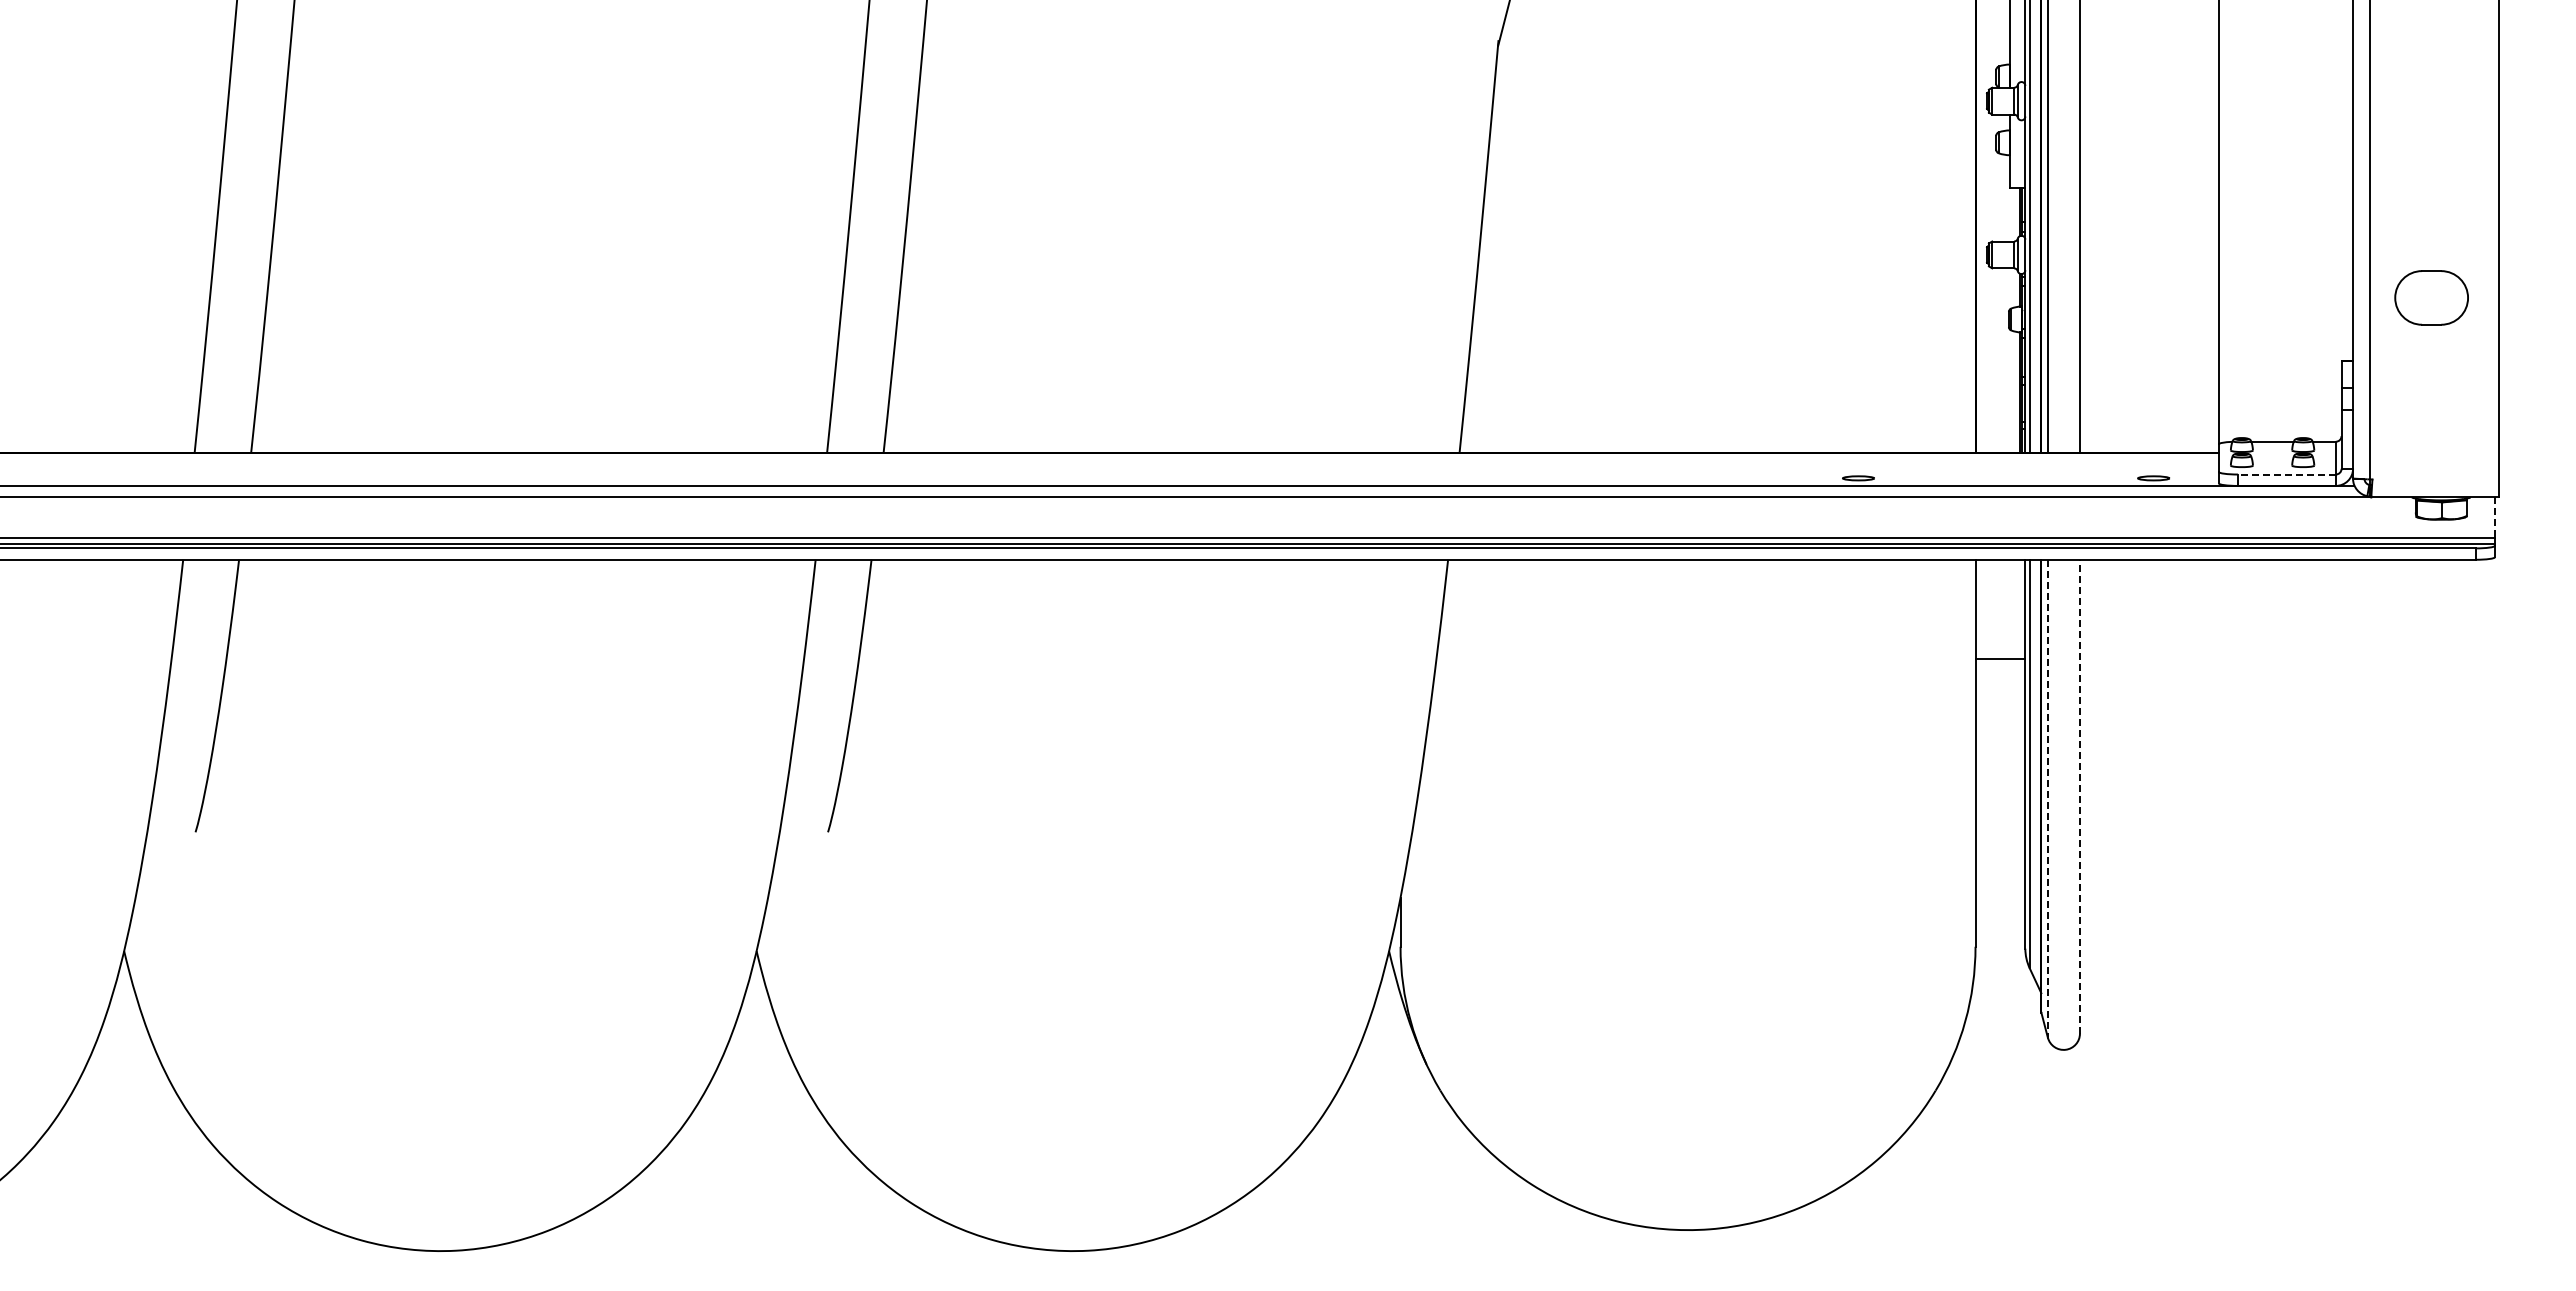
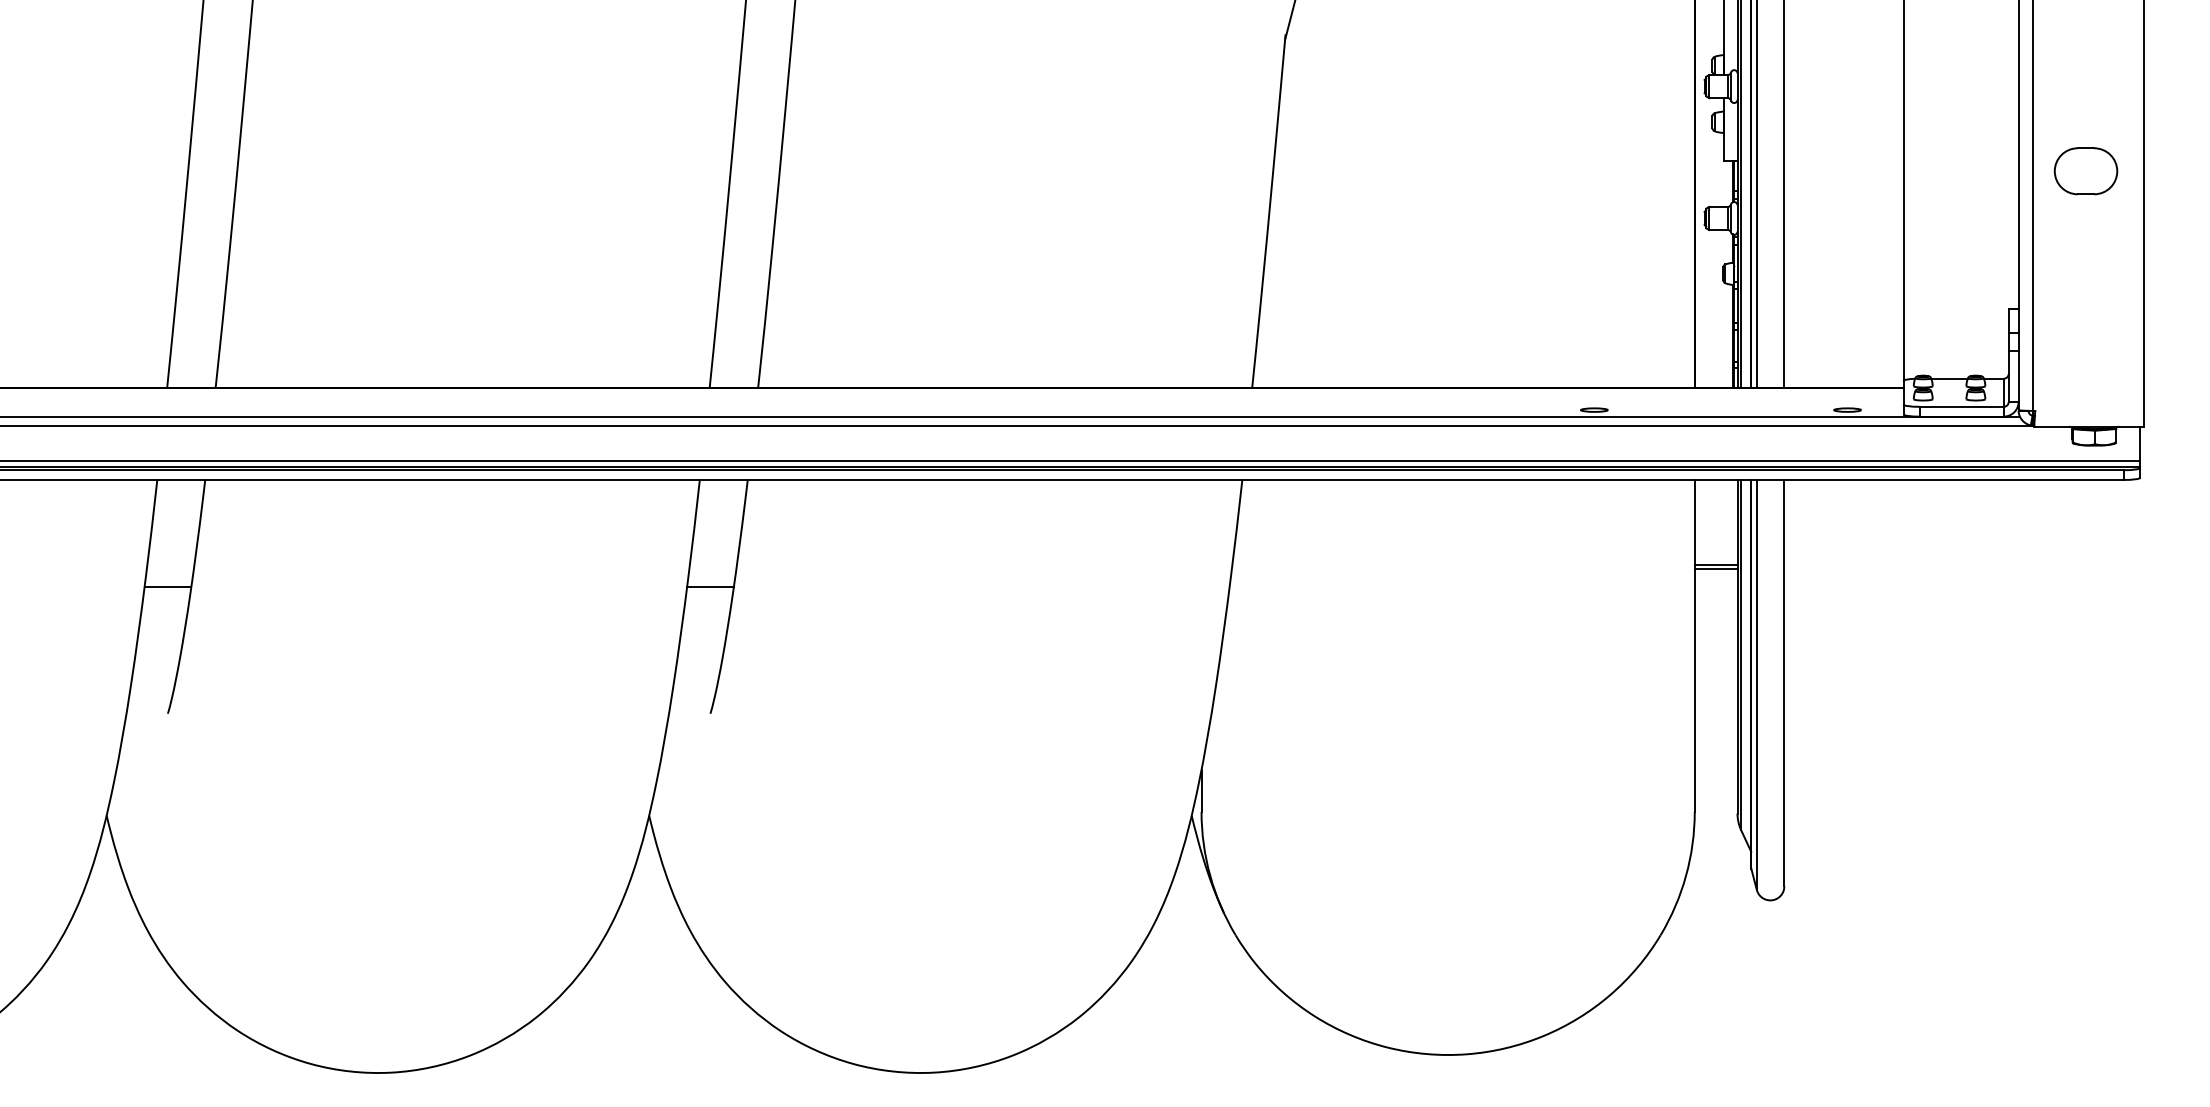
part: (2431, 297) -> (2085, 170), moved
line: (2286, 474) -> (1961, 406), dashed -> solid
line: (2494, 518) -> (2139, 444), dashed -> solid
line: (2000, 663) -> (1716, 568), added
line: (195, 684) -> (167, 586), added
line: (827, 684) -> (709, 586), added
line: (2079, 796) -> (1783, 683), dashed -> solid
line: (2047, 798) -> (1756, 684), dashed -> solid

